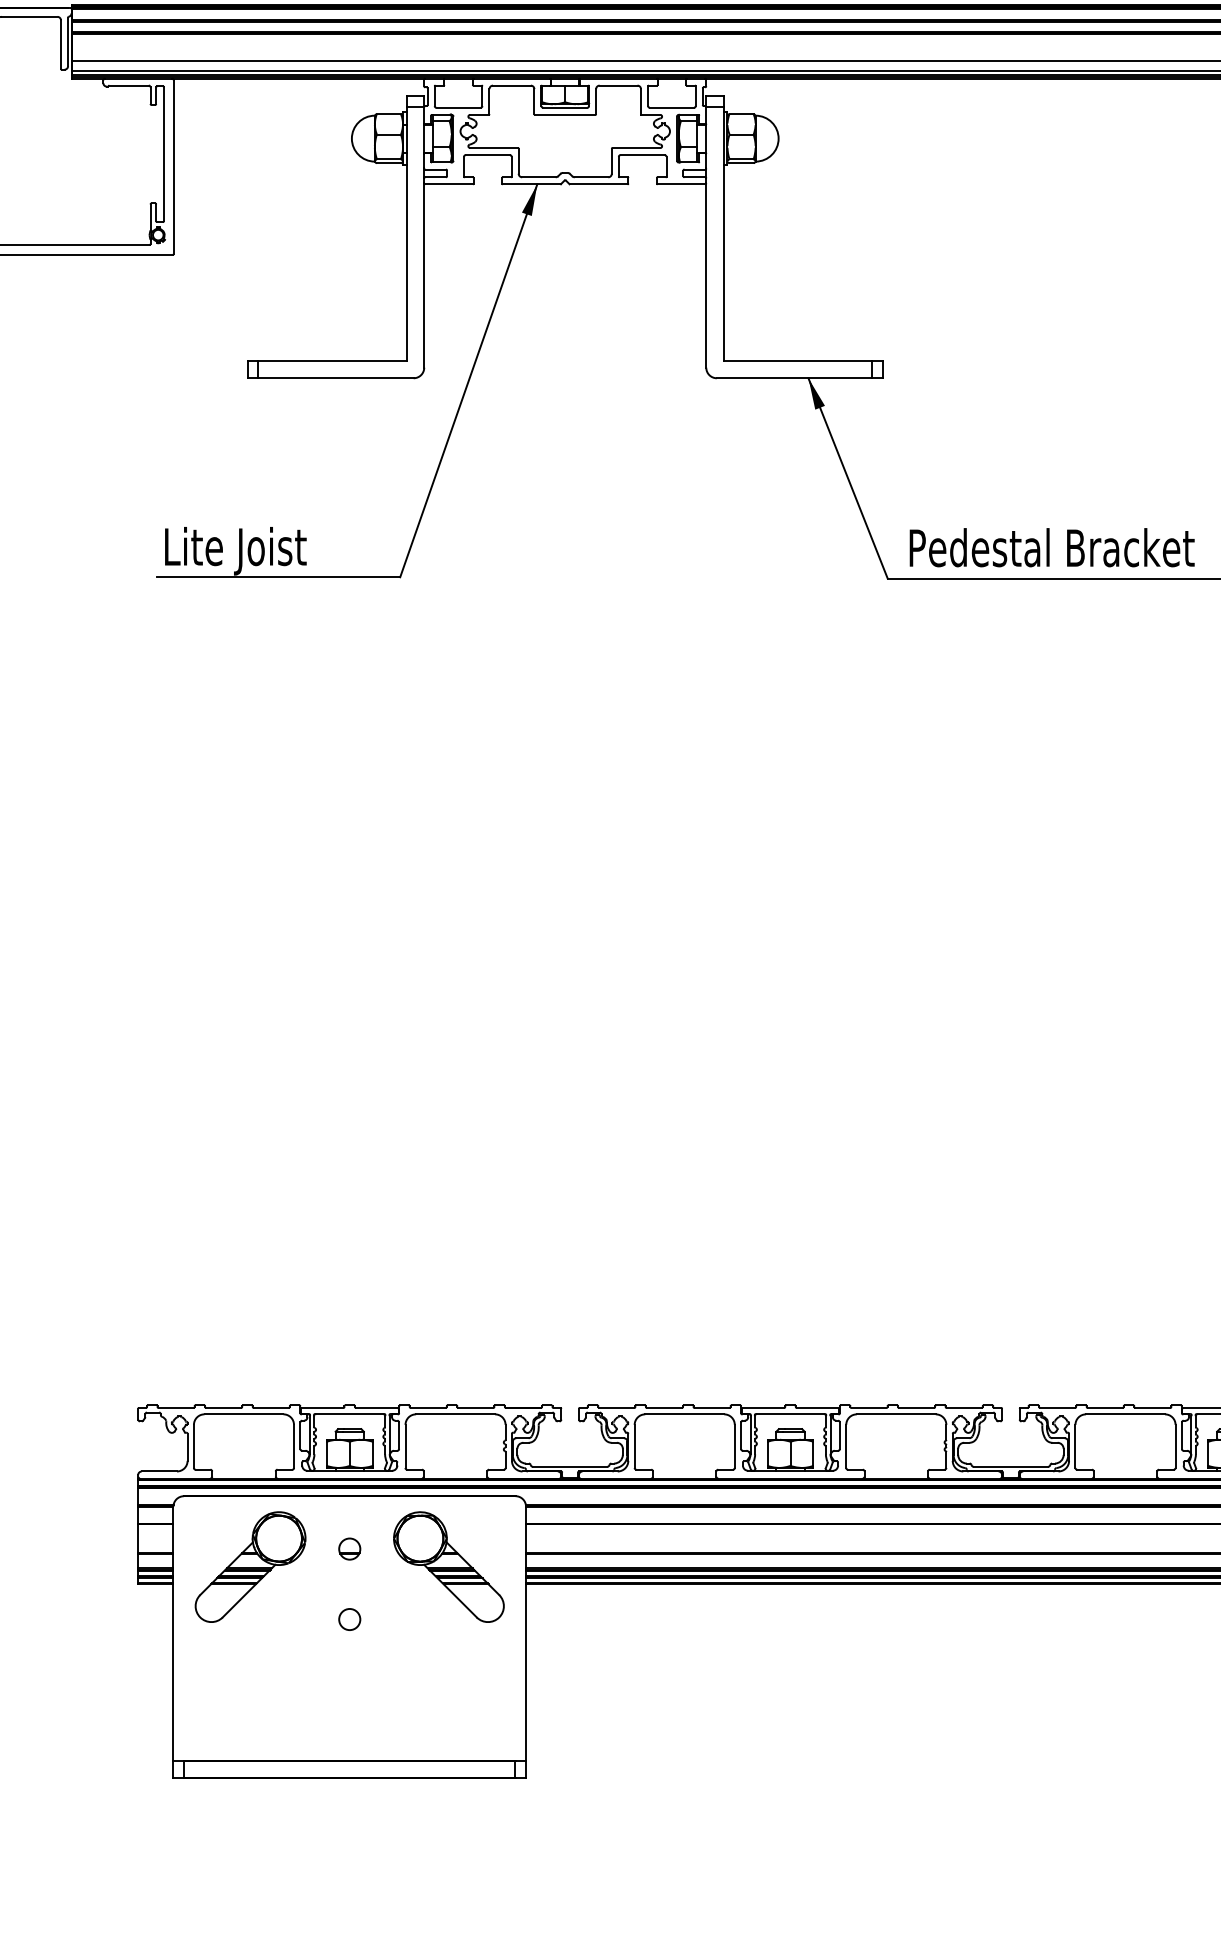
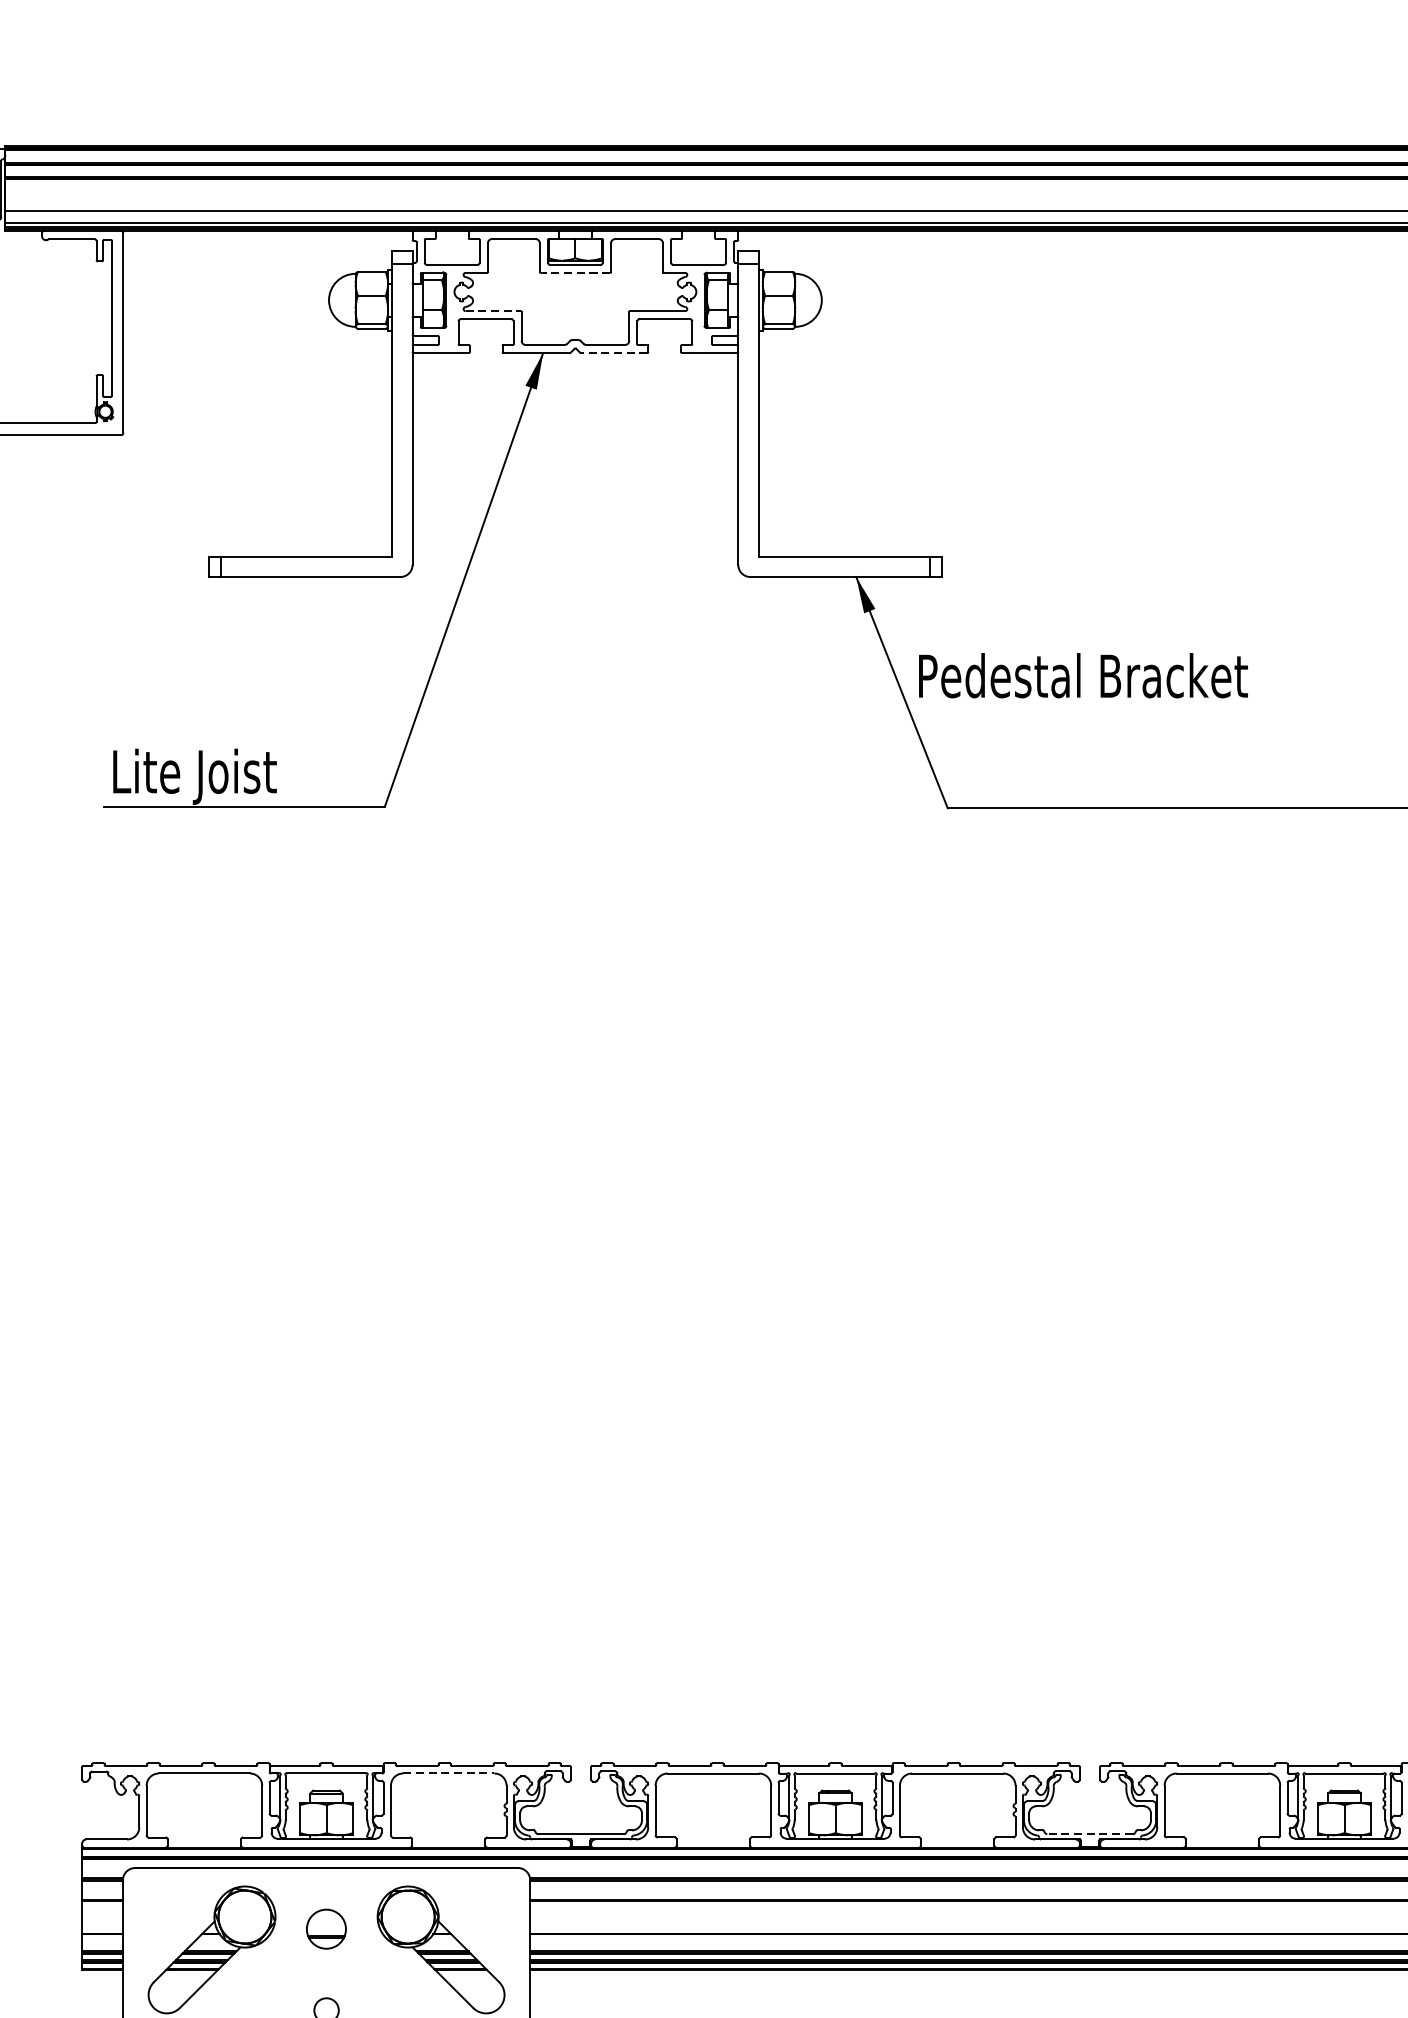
line: (564, 114) -> (574, 272), solid -> dashed
line: (494, 148) -> (493, 311), solid -> dashed
line: (598, 184) -> (613, 353), solid -> dashed
text: (1051, 547) -> (1082, 675), moved
line: (456, 1414) -> (449, 1773), solid -> dashed
line: (1010, 1466) -> (1089, 1833), solid -> dashed
part: (349, 1548) -> (326, 1928), size x1.6

